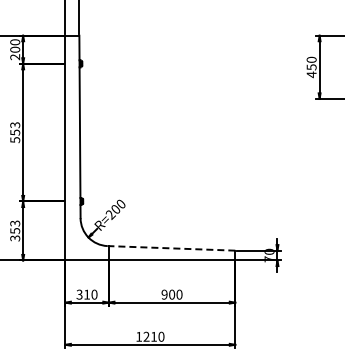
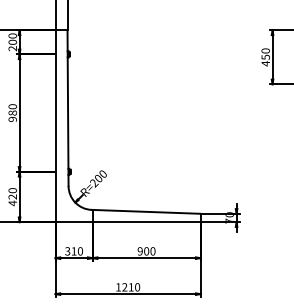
text: (15, 132) -> (13, 112), 553 -> 980
text: (15, 230) -> (13, 196), 353 -> 420
line: (171, 248) -> (146, 211), dashed -> solid

